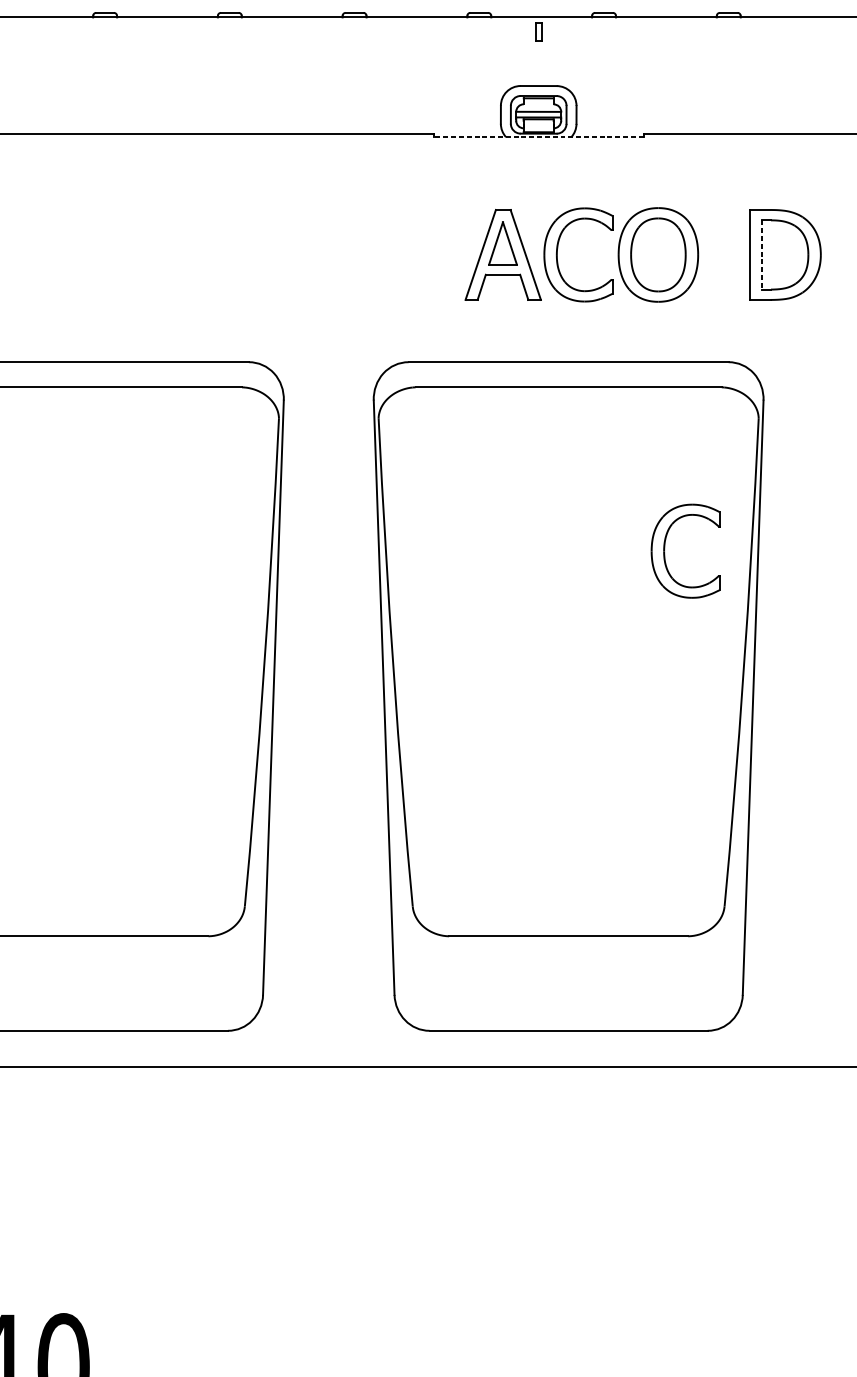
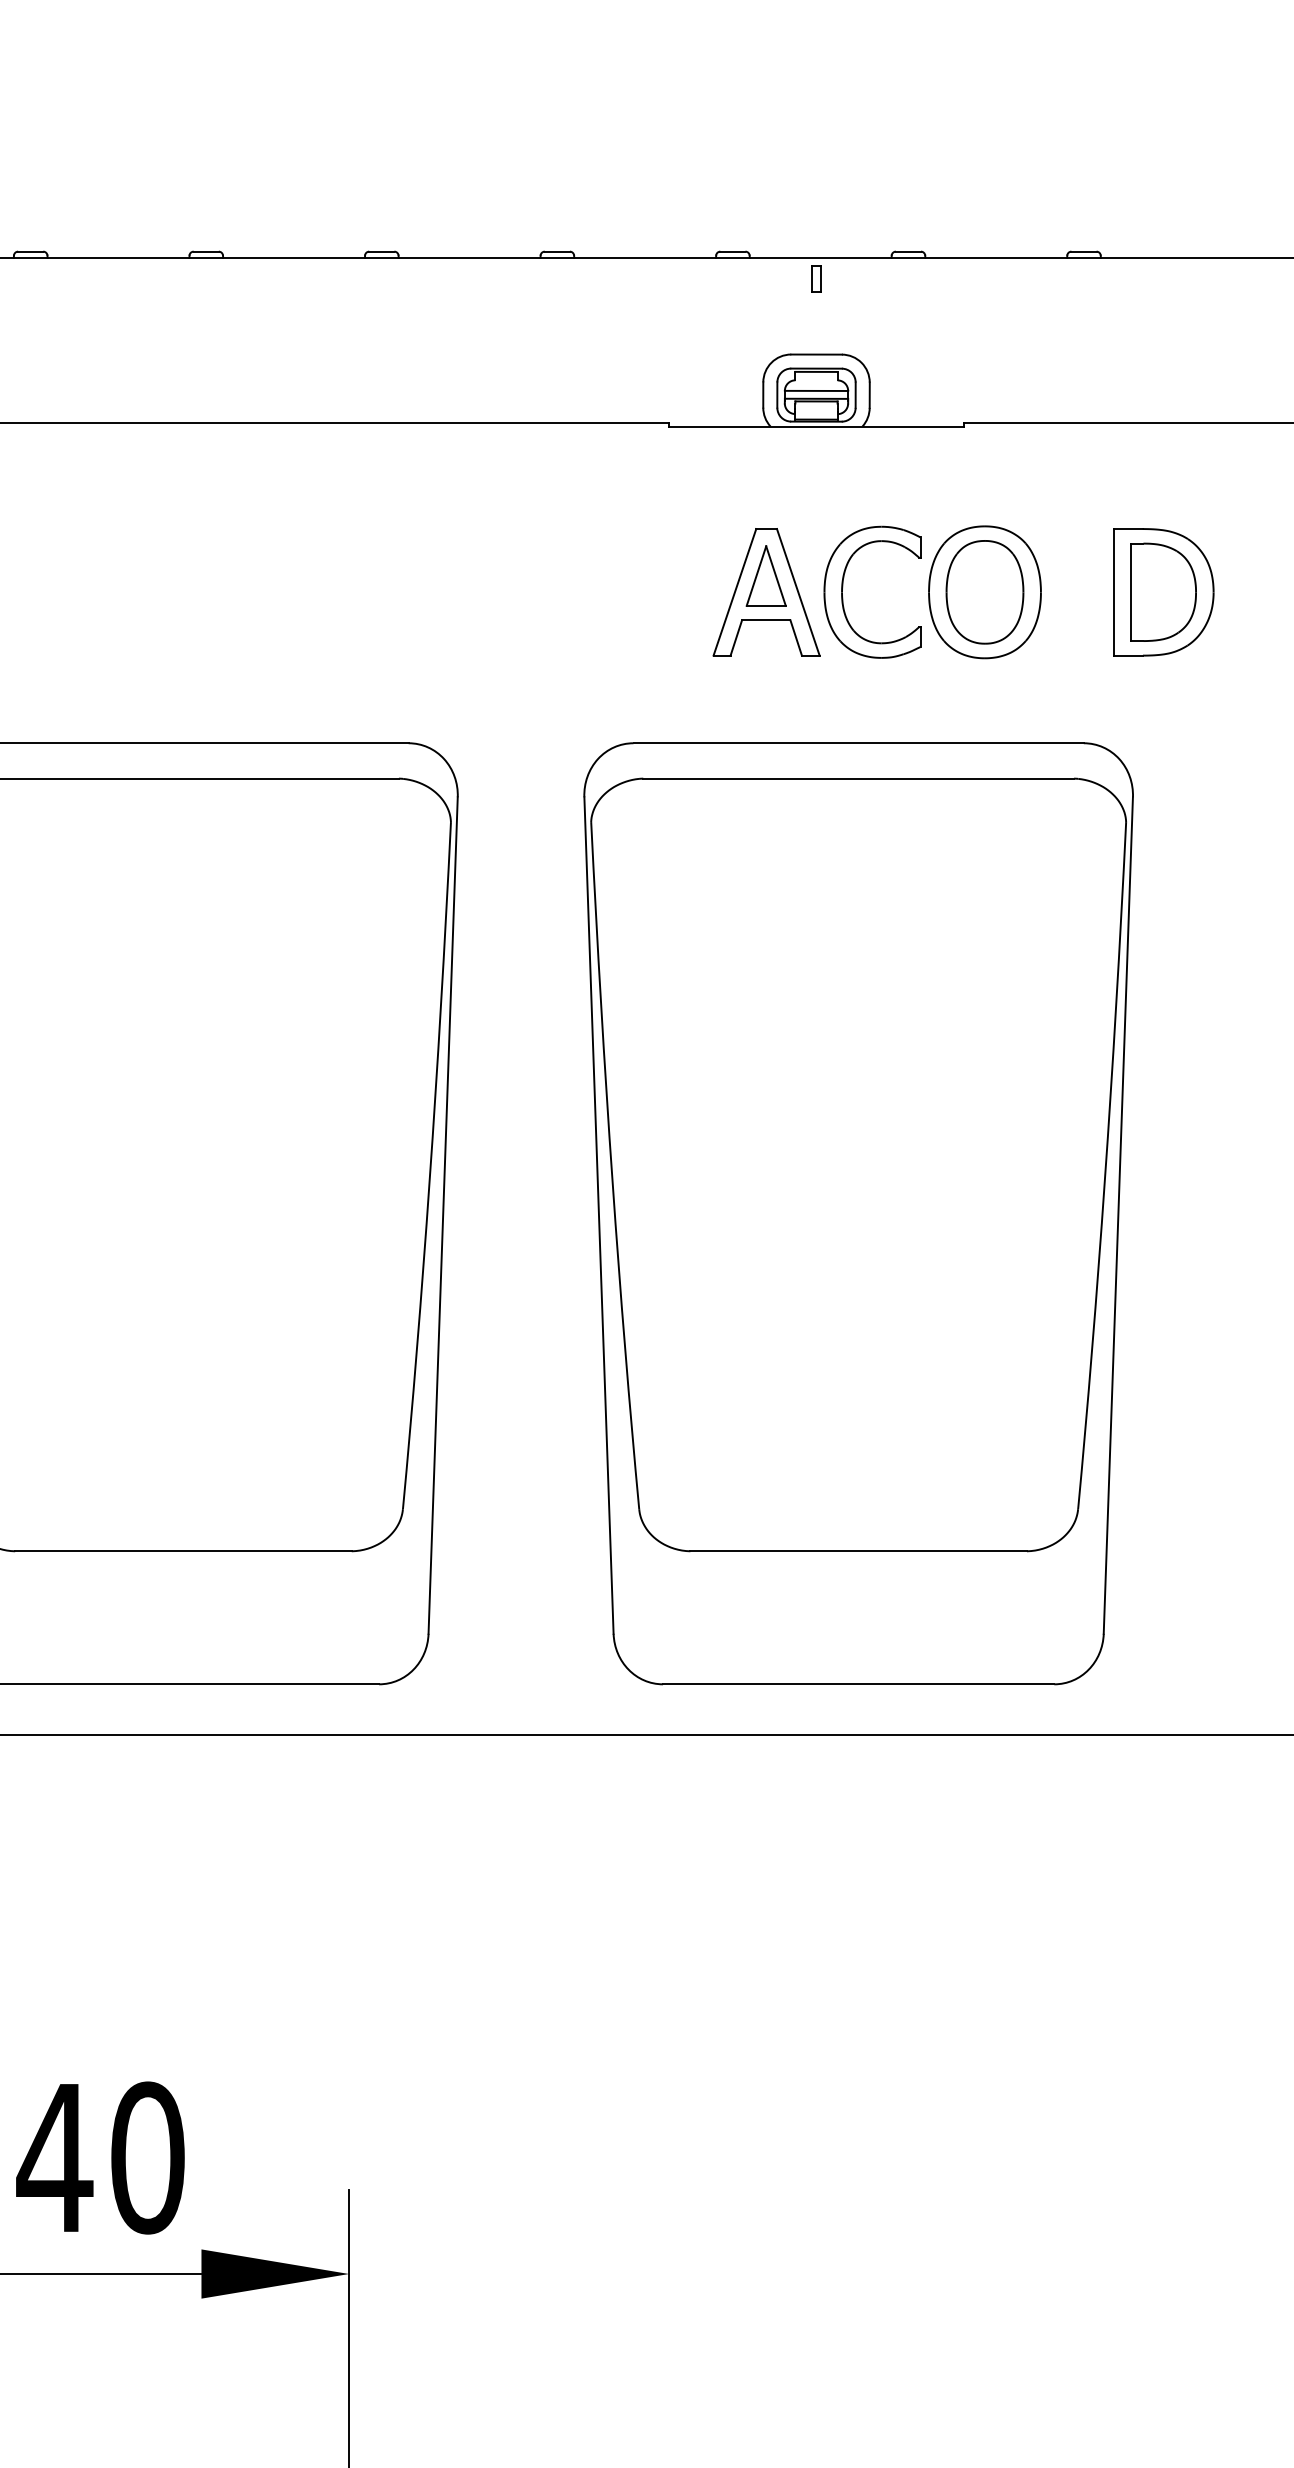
line: (538, 137) -> (816, 426), dashed -> solid
line: (761, 255) -> (1130, 592), dashed -> solid
part: (665, 547) -> (994, 1004), removed

